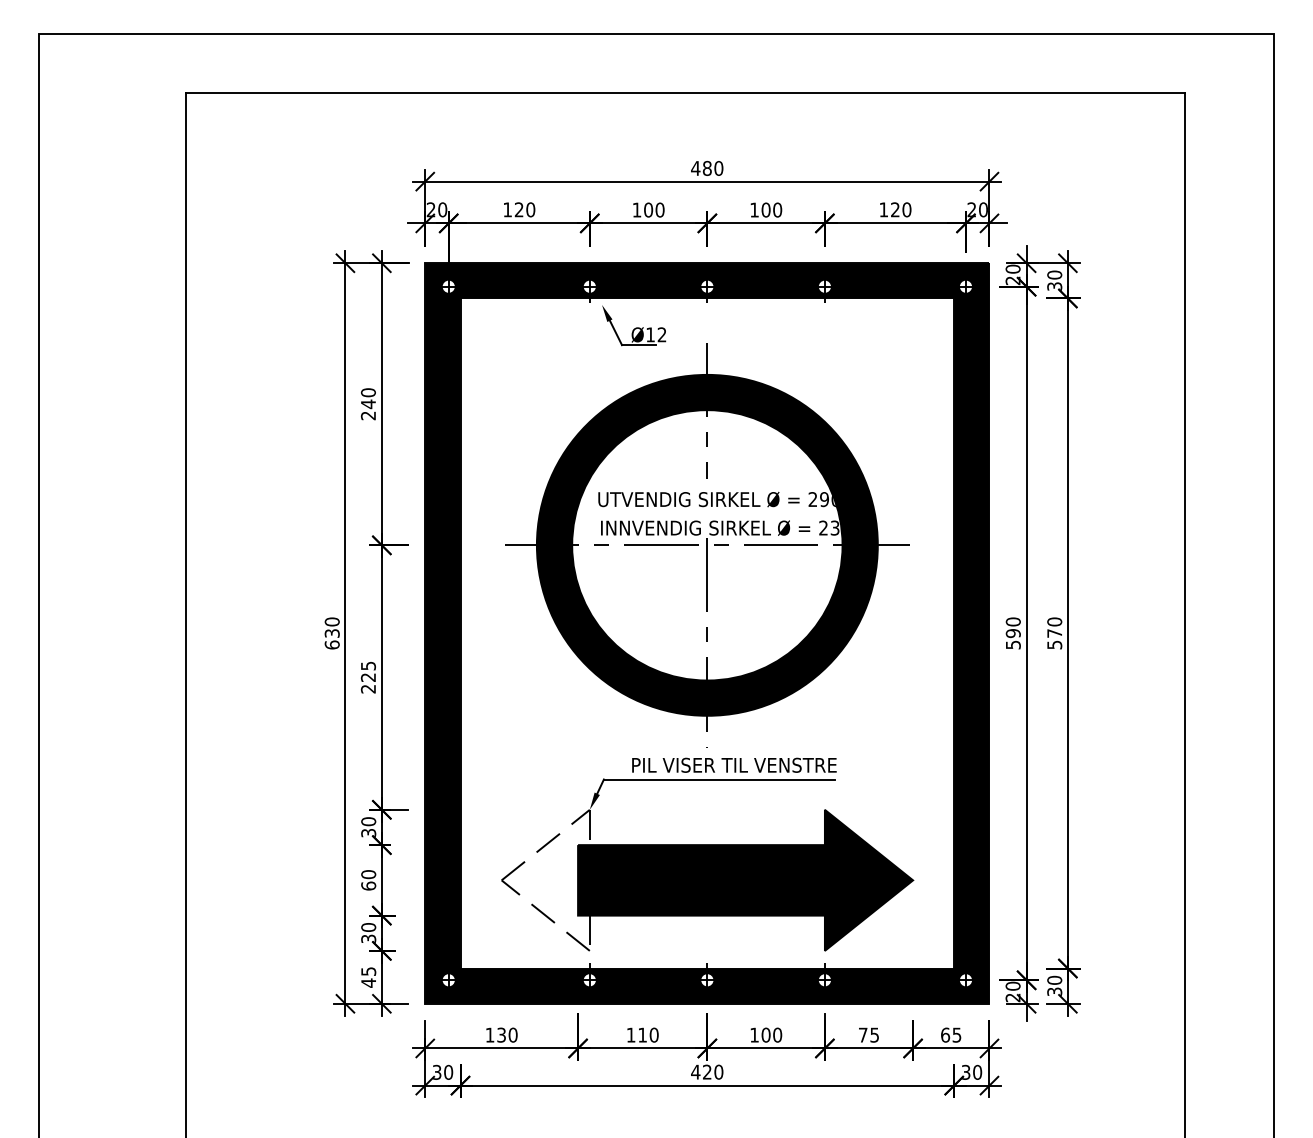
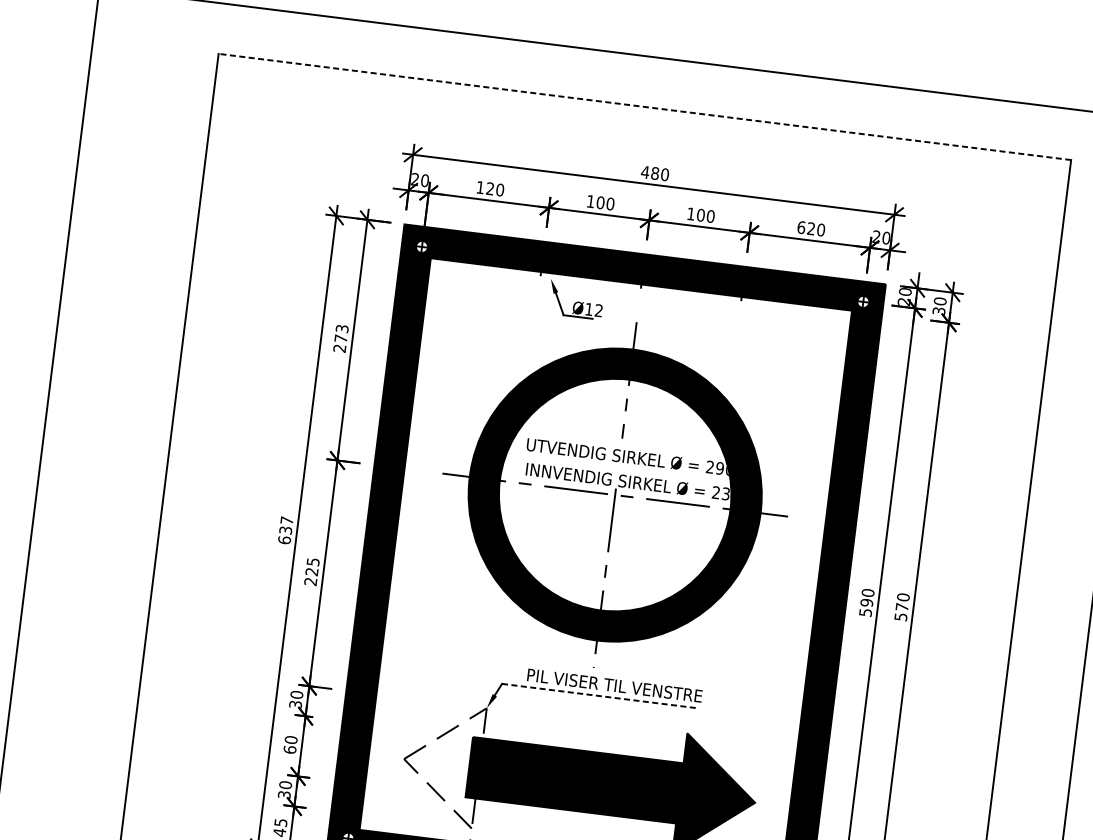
line: (685, 93) -> (644, 107), solid -> dashed
text: (883, 209) -> (801, 227), 120 -> 620
text: (368, 398) -> (341, 333), 240 -> 273
text: (331, 621) -> (286, 520), 630 -> 637
line: (719, 779) -> (600, 696), solid -> dashed

